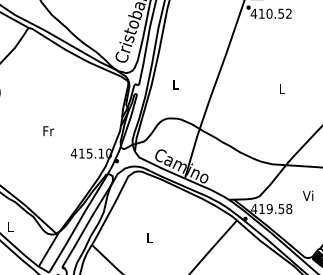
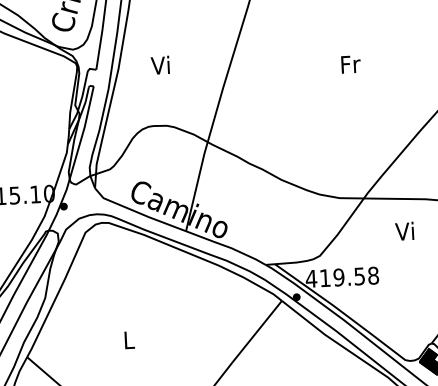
text: (175, 84) -> (160, 65), L -> Vi
text: (282, 89) -> (350, 64), L -> Fr
text: (308, 195) -> (405, 230), moved

